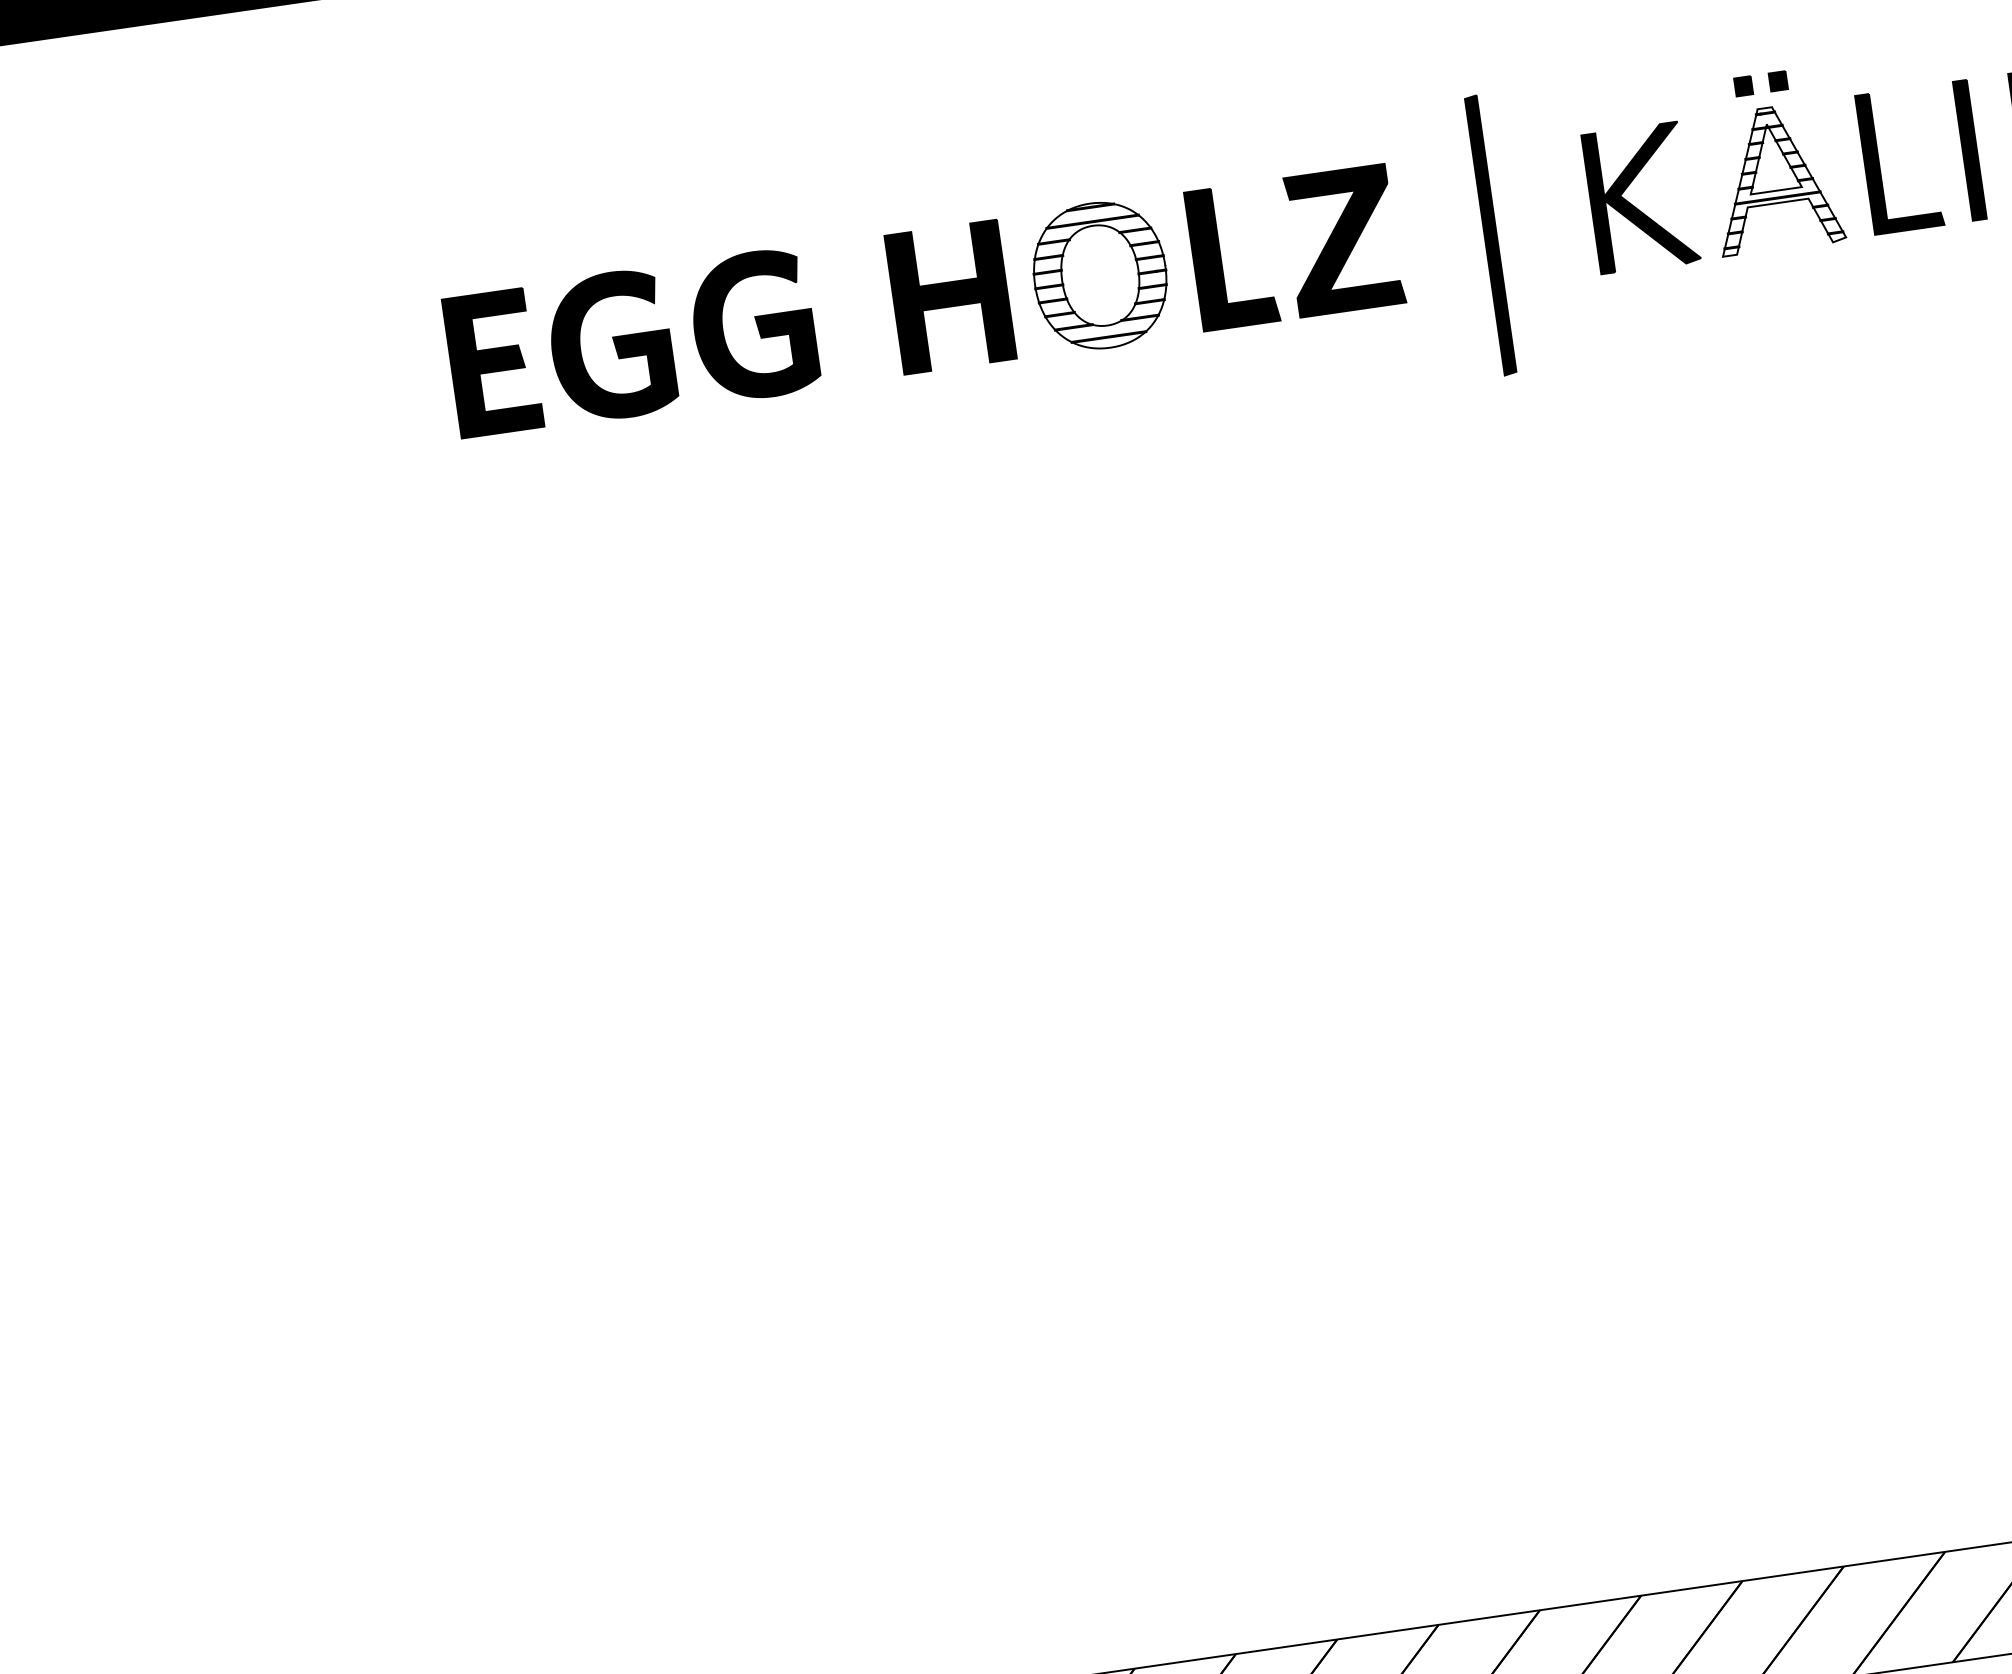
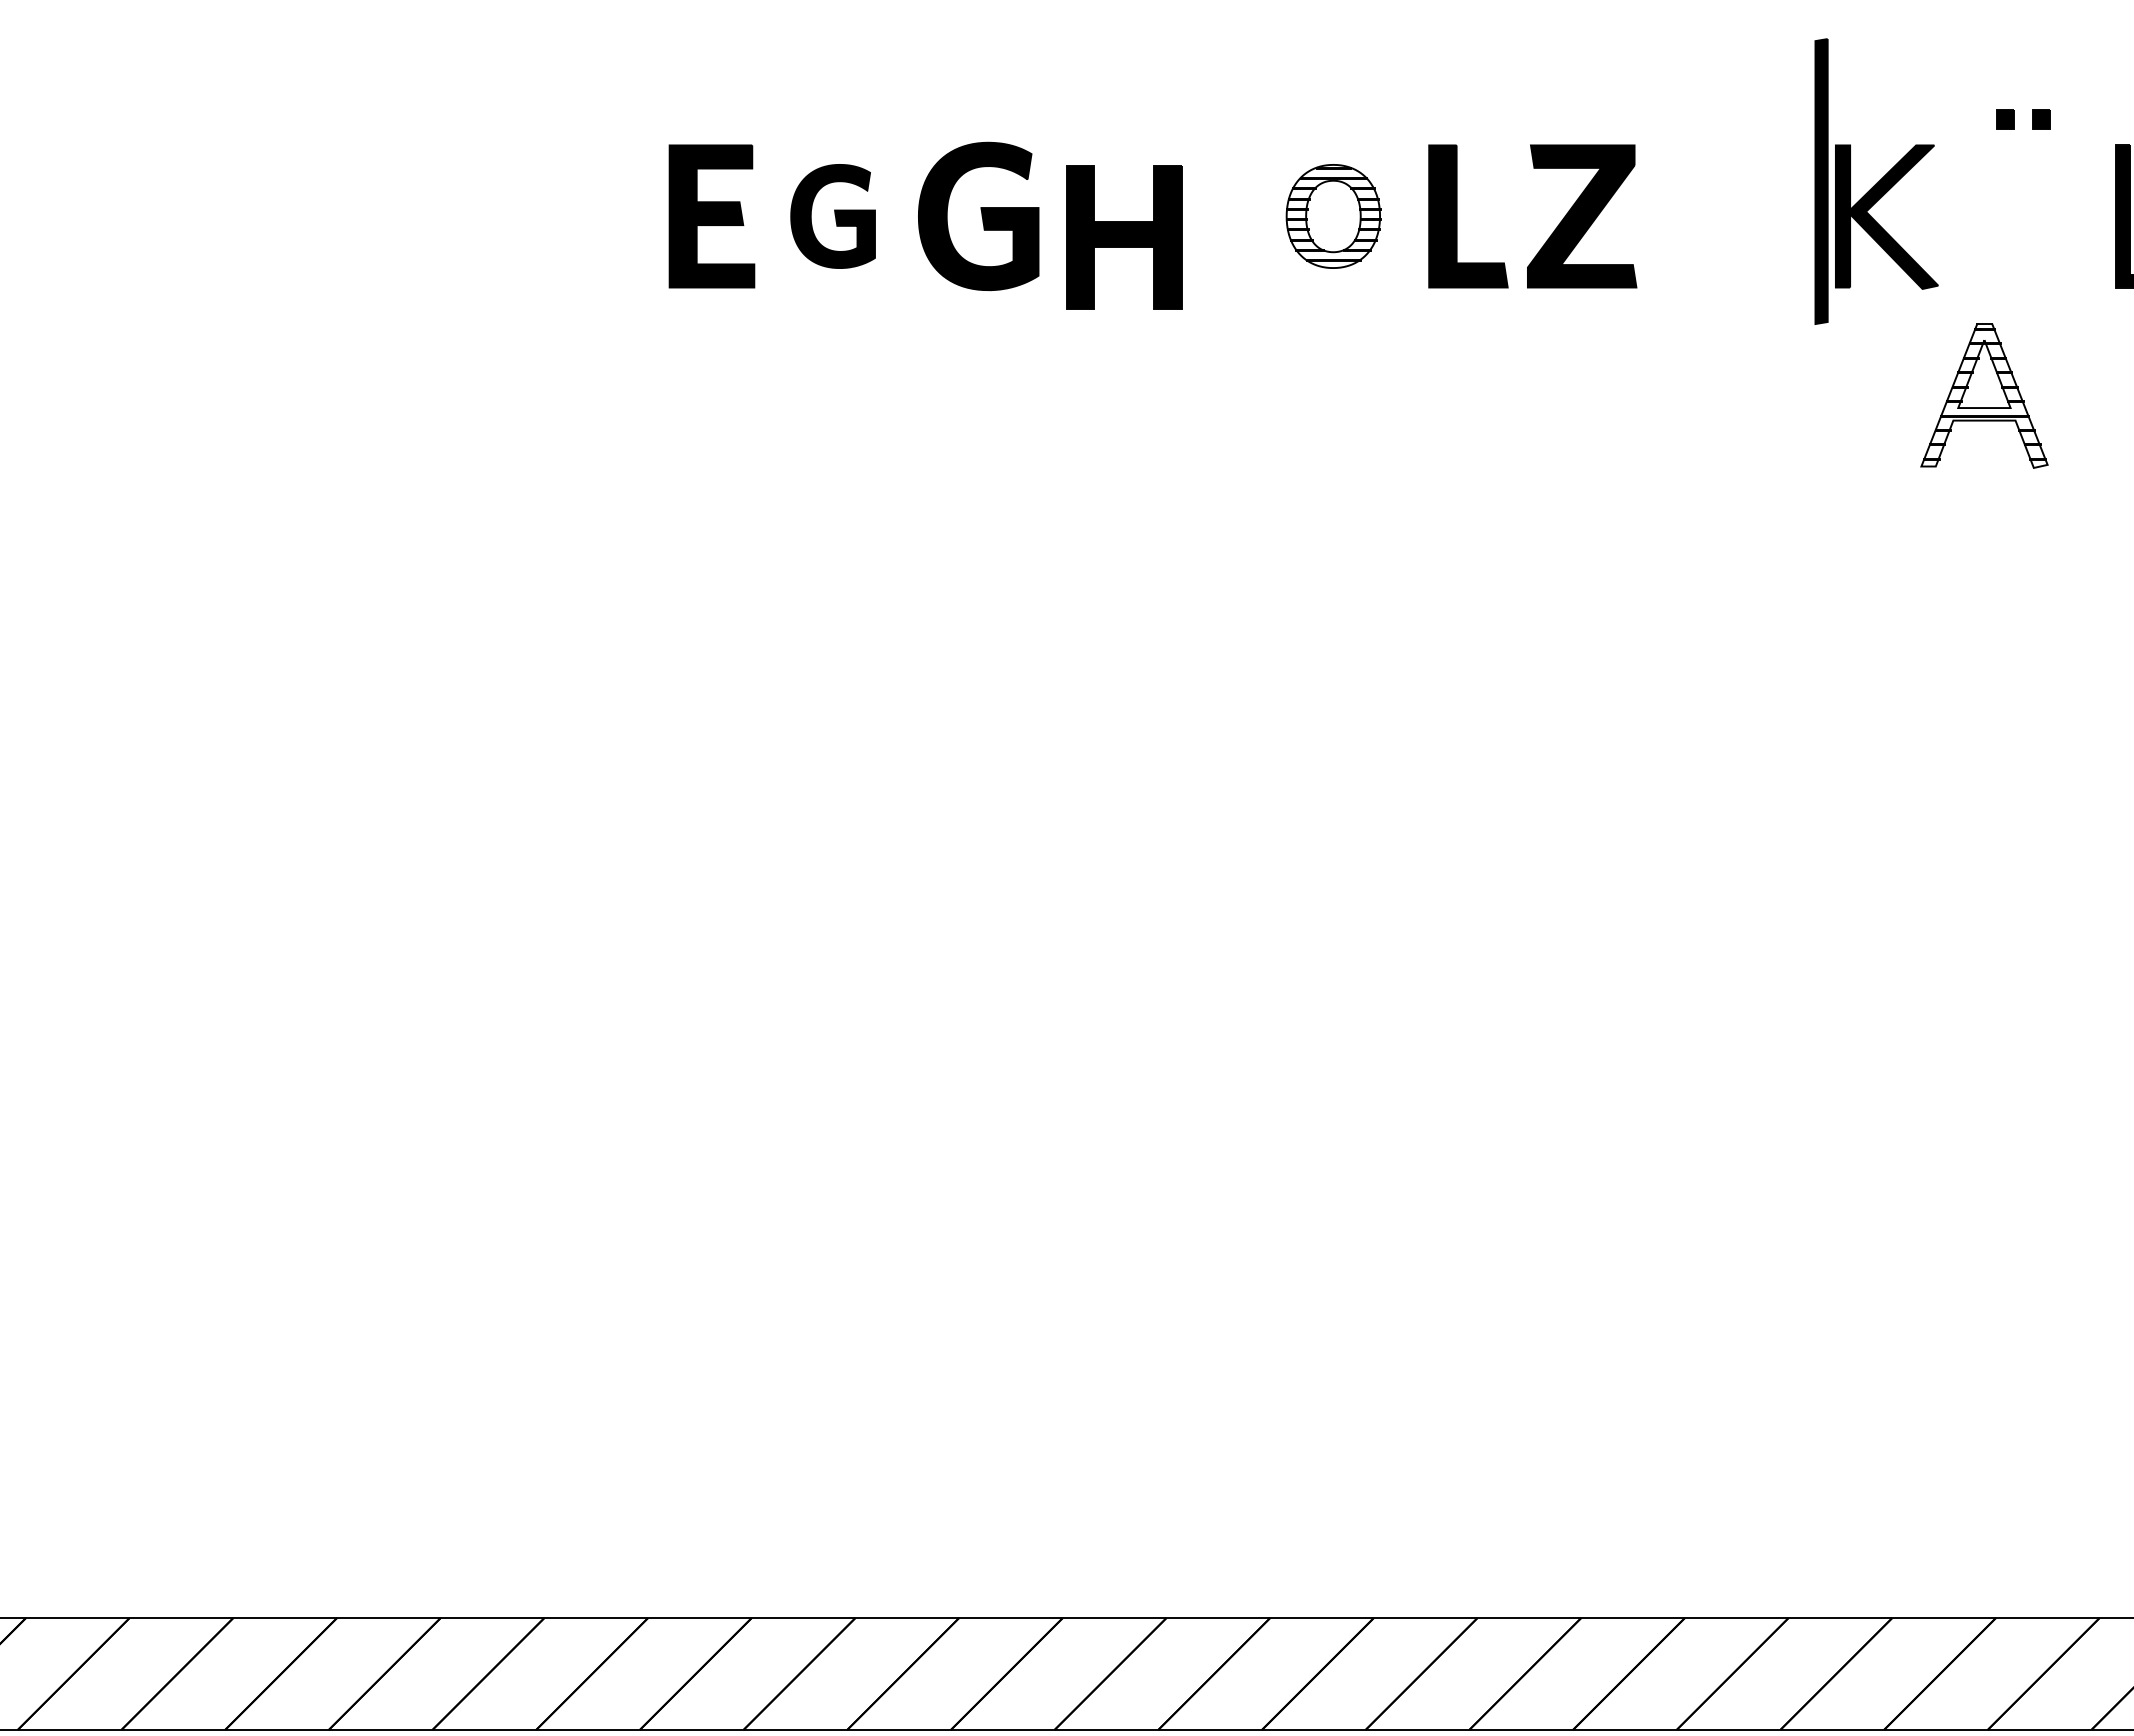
part: (1774, 178) -> (1984, 395), moved
part: (1490, 235) -> (1821, 181), moved
part: (1100, 275) -> (1333, 216), size x0.7
part: (950, 297) -> (1124, 237), moved
part: (610, 346) -> (832, 216), size x0.7

